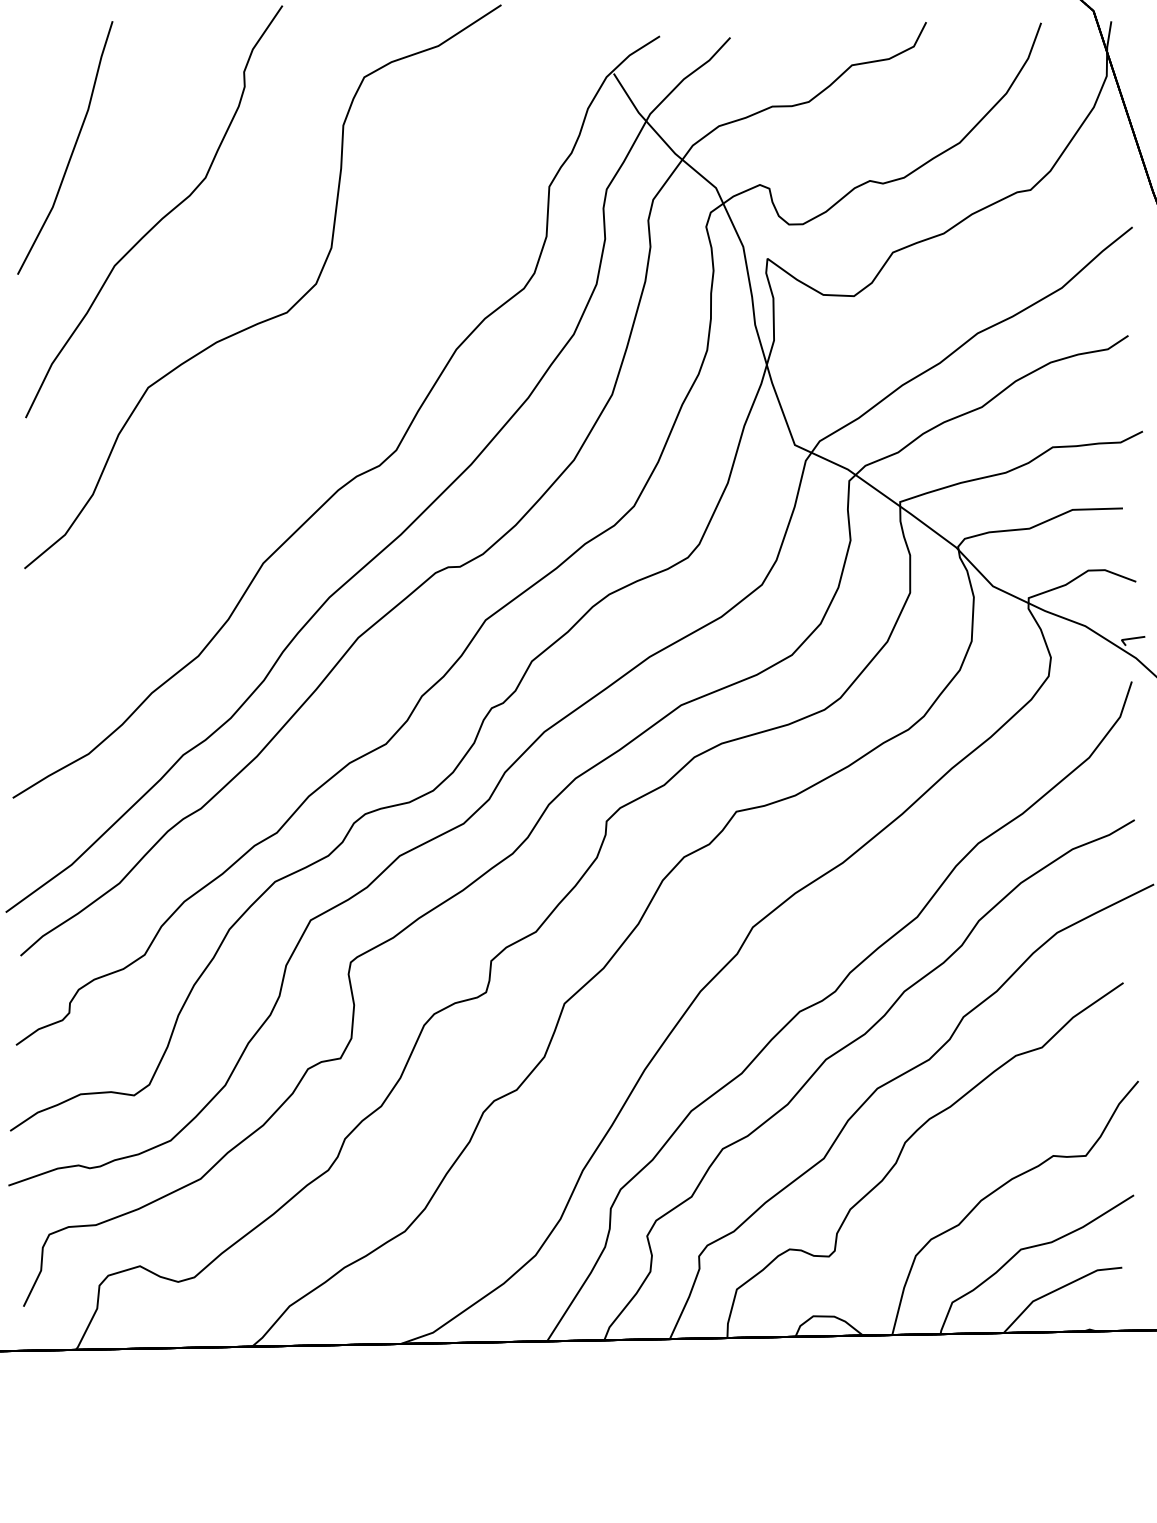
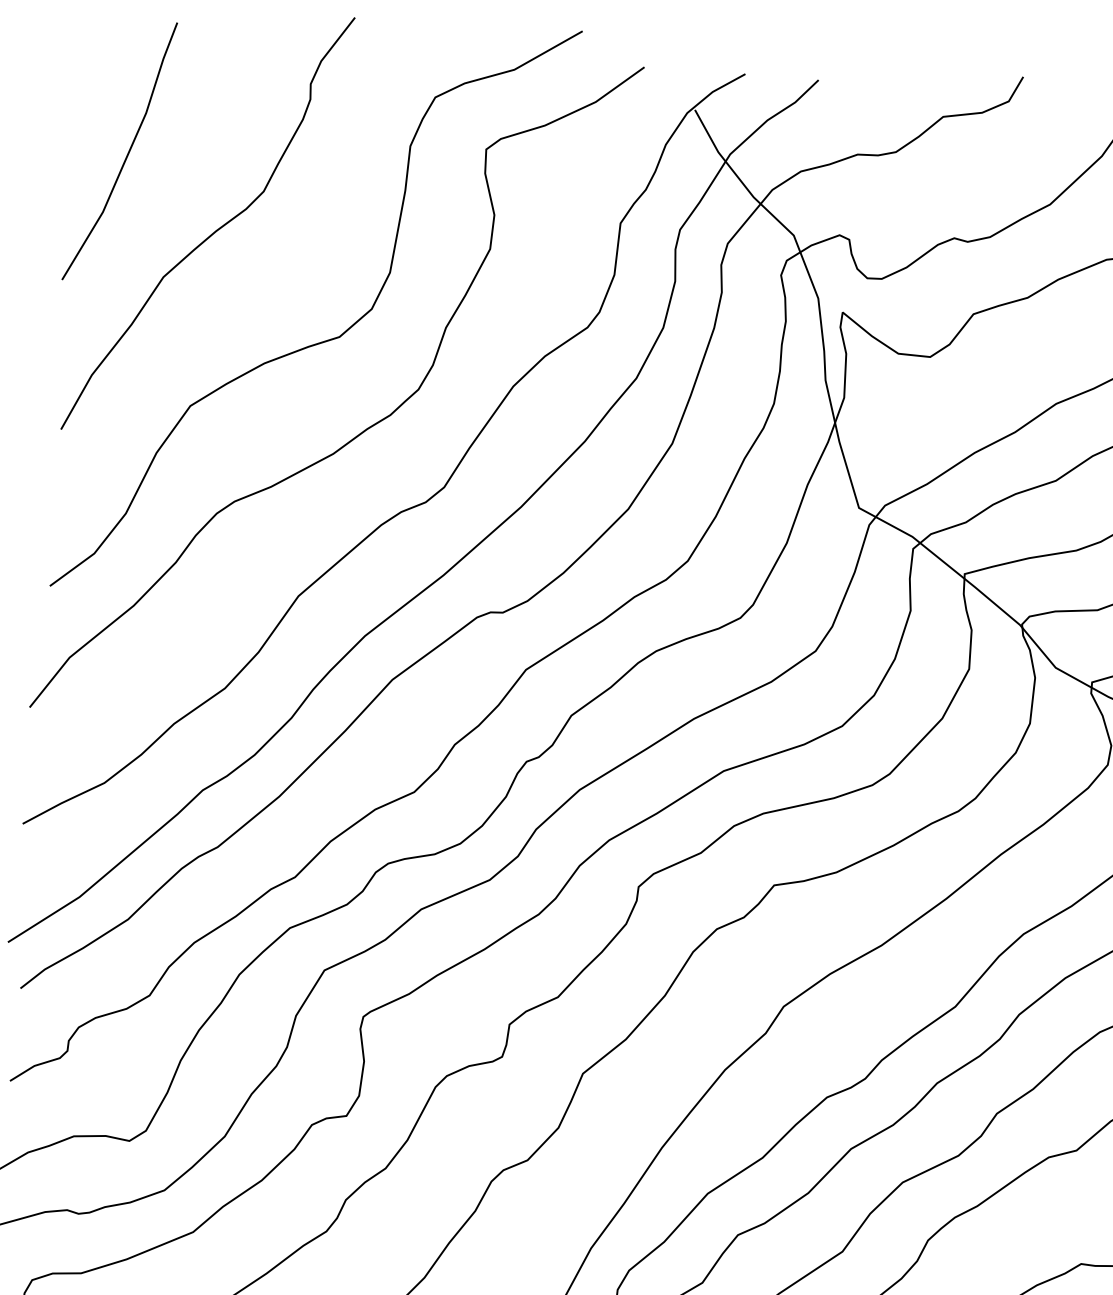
part: (315, 400) -> (363, 430), added

